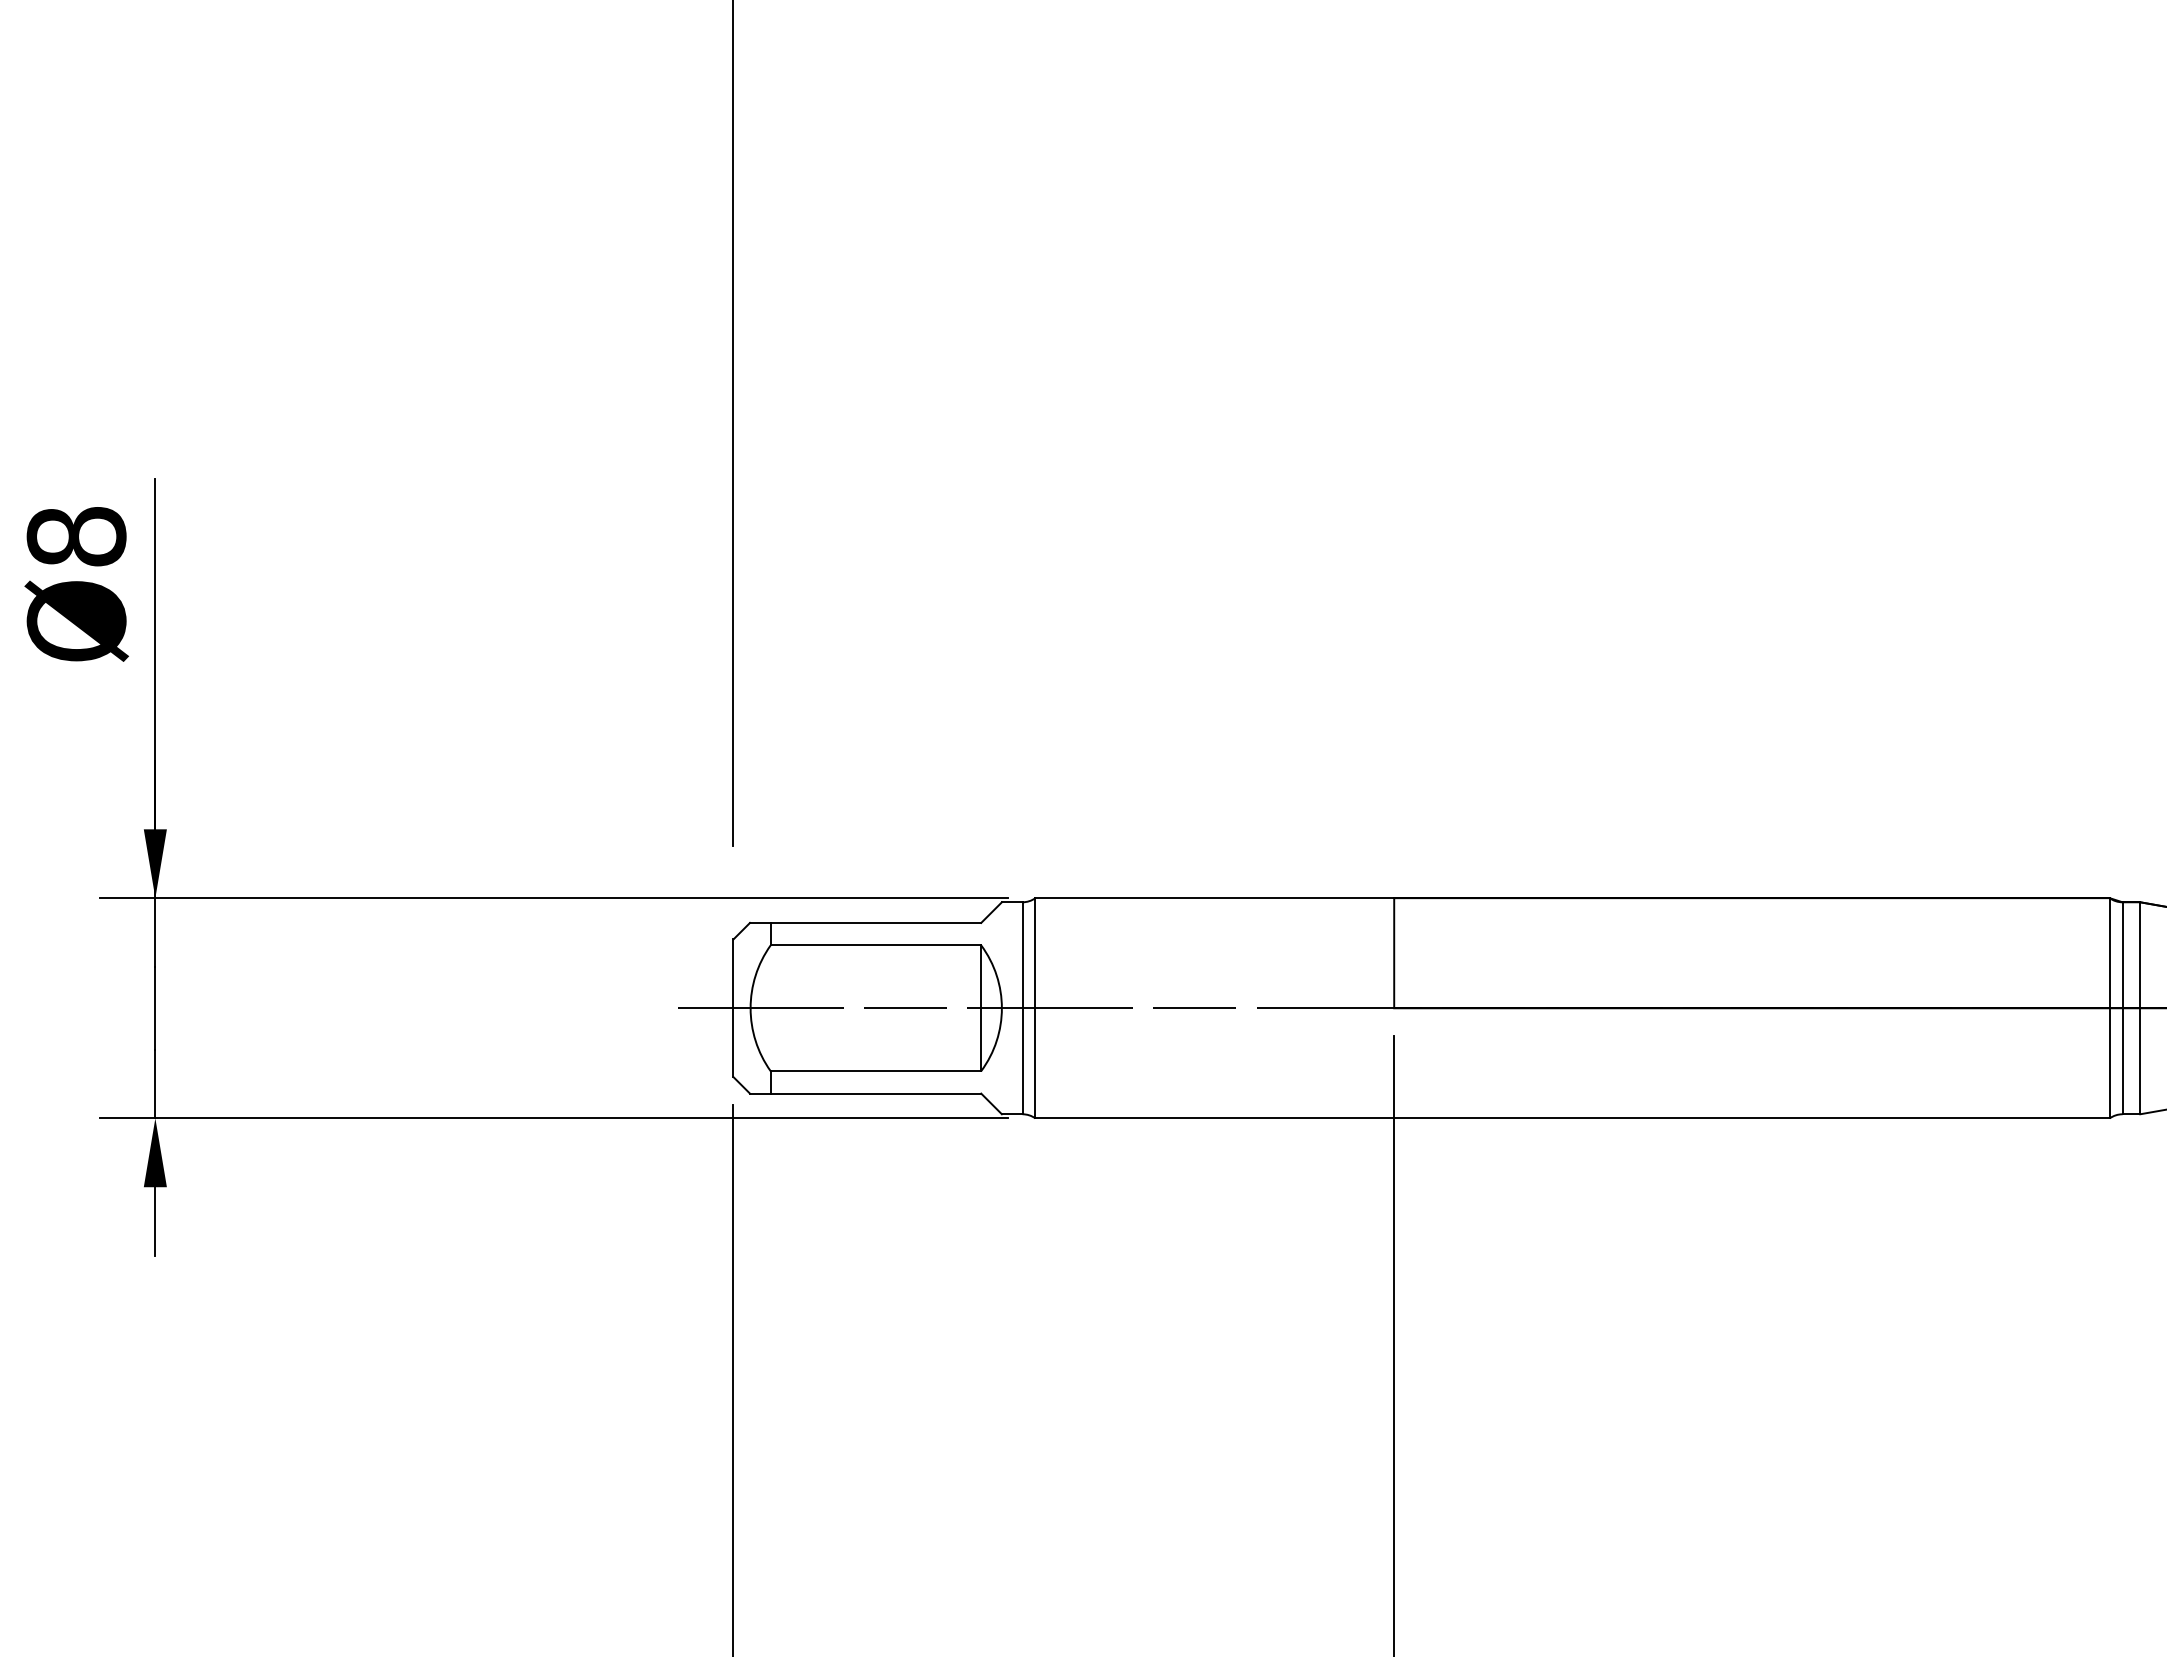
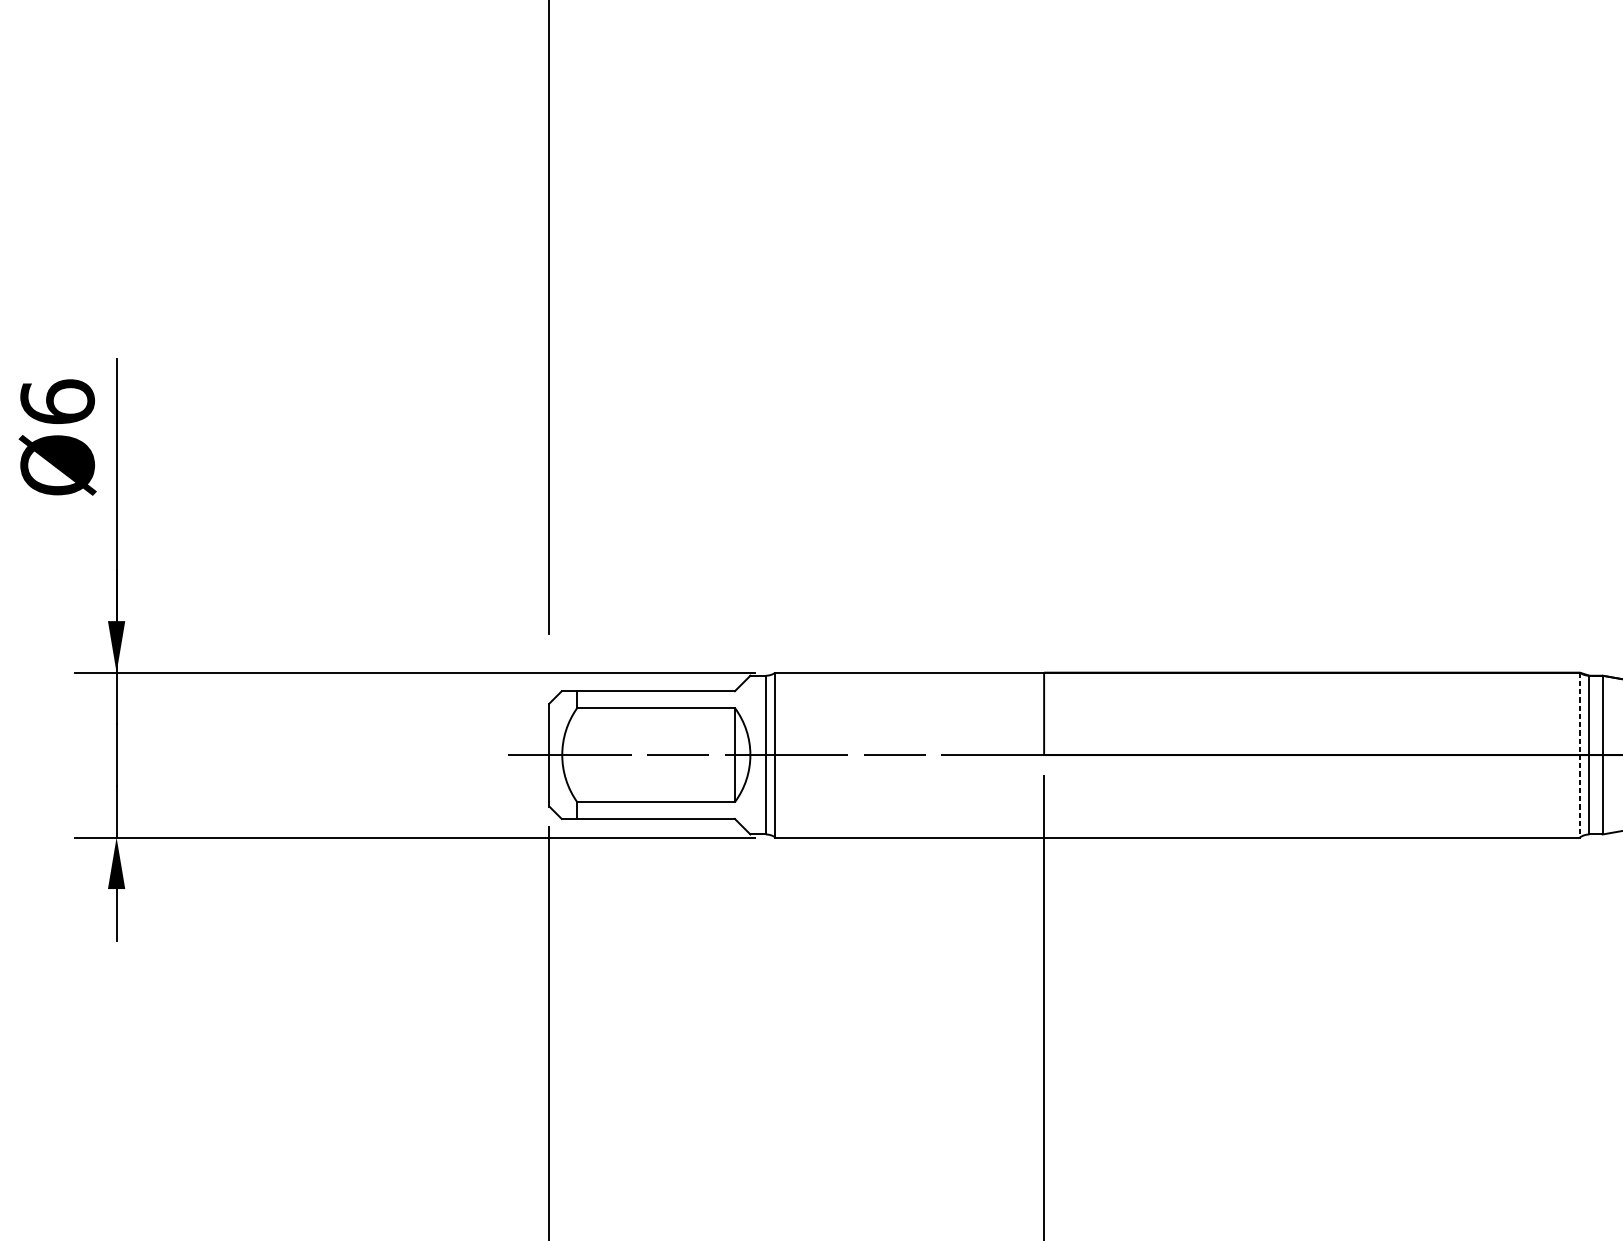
text: (76, 536) -> (57, 401), Ø8 -> Ø6
line: (2109, 1008) -> (1579, 755), solid -> dashed

